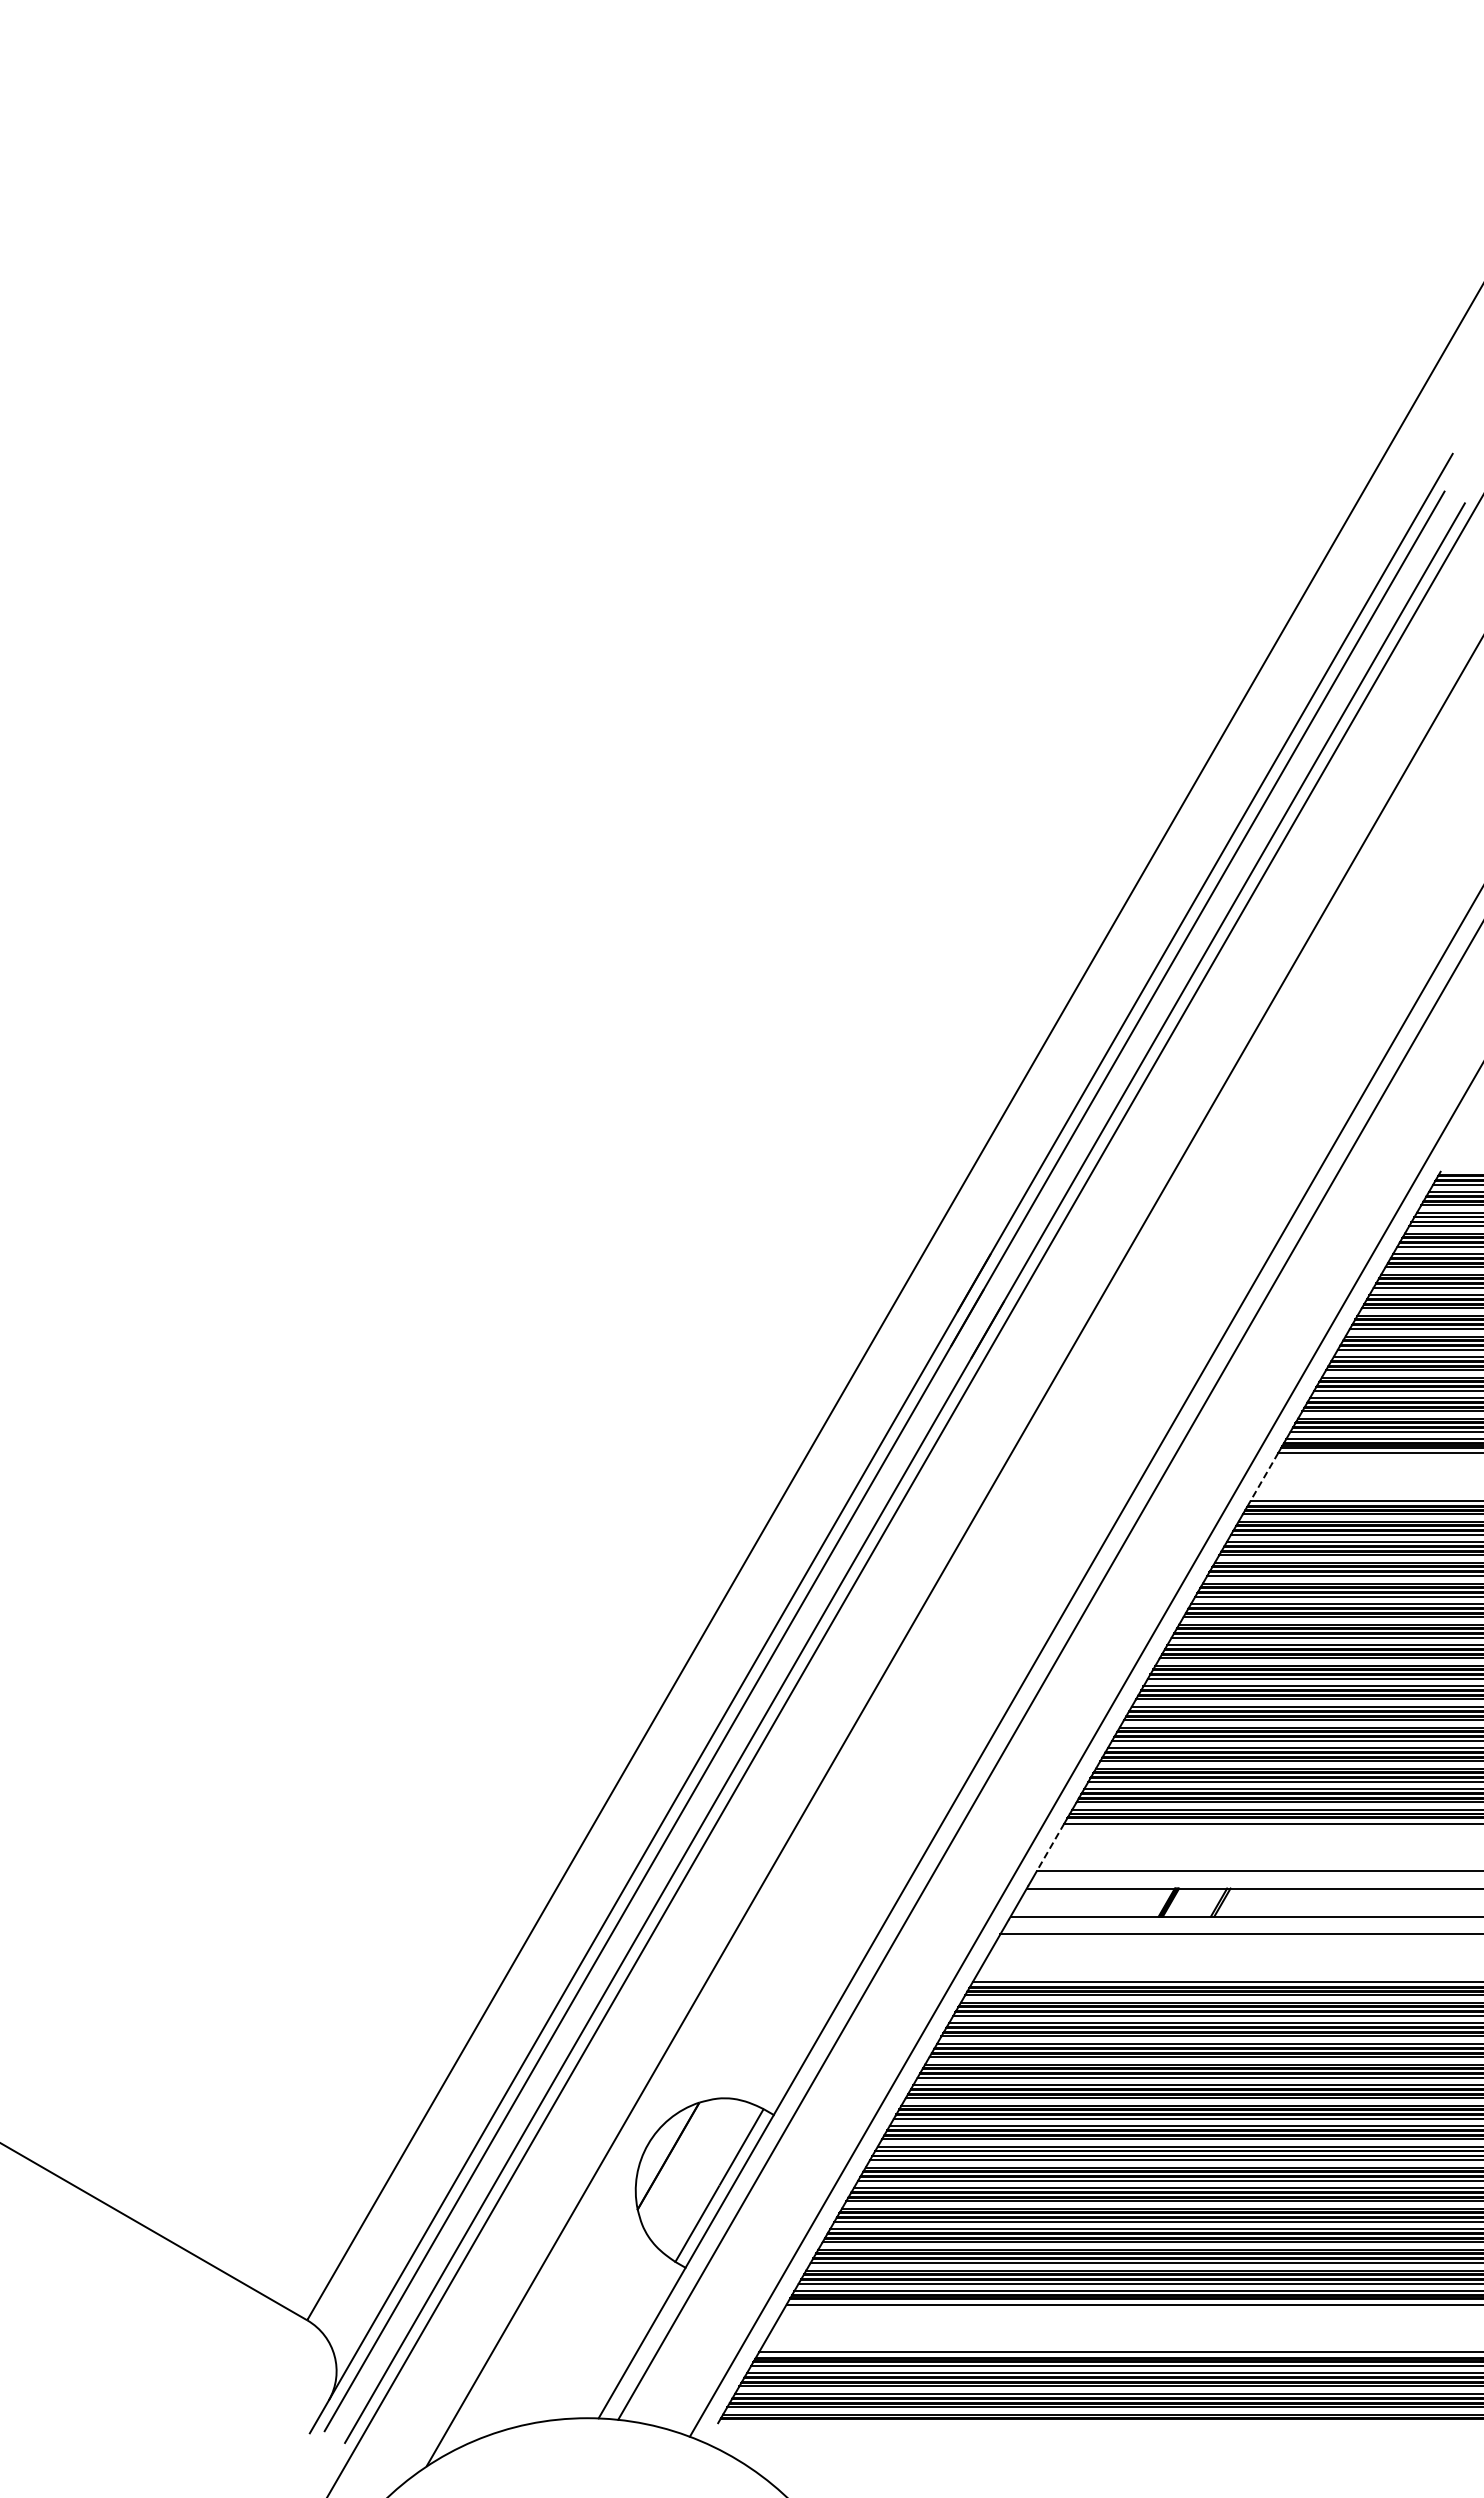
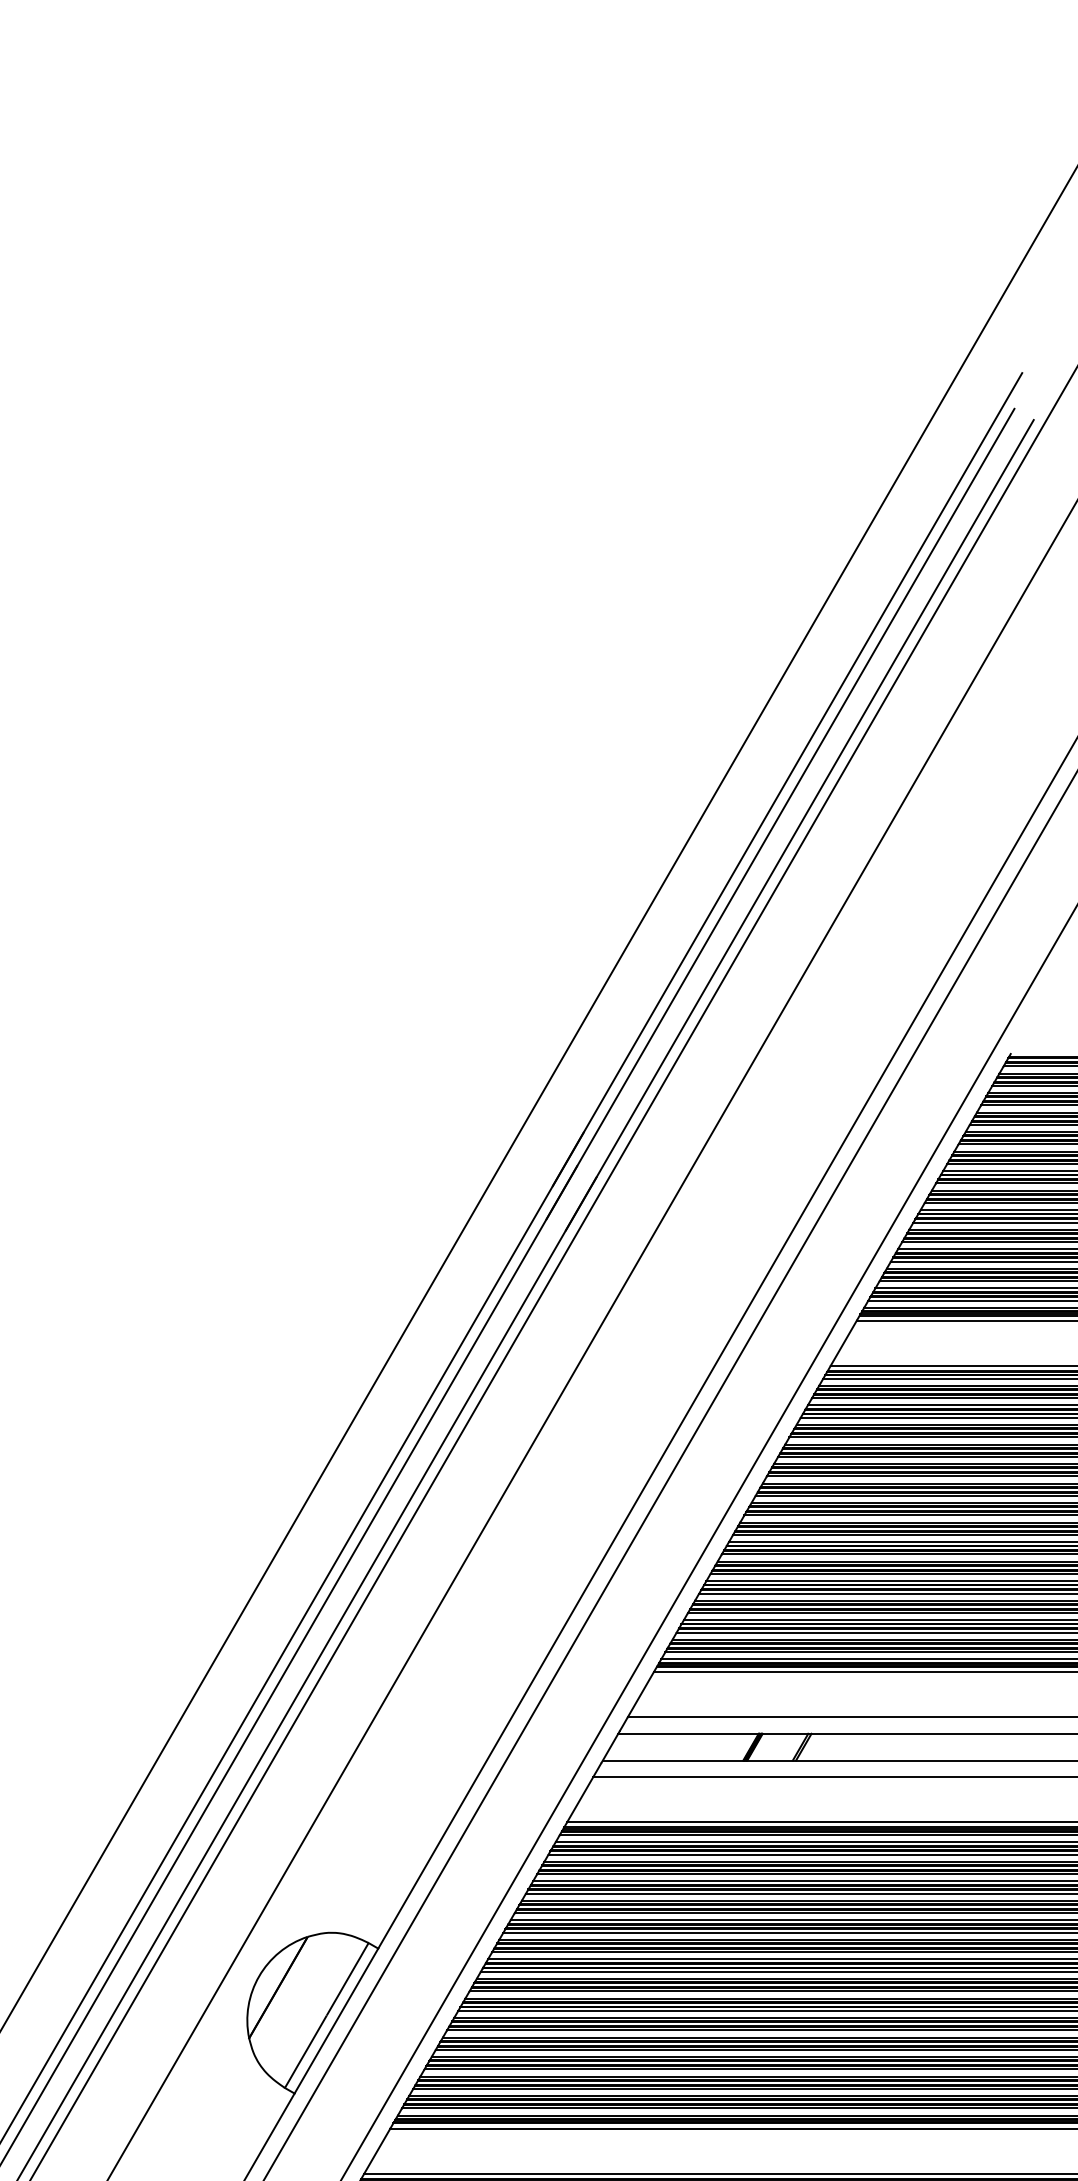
line: (1264, 1477) -> (843, 1343), dashed -> solid
line: (1050, 1847) -> (640, 1694), dashed -> solid

